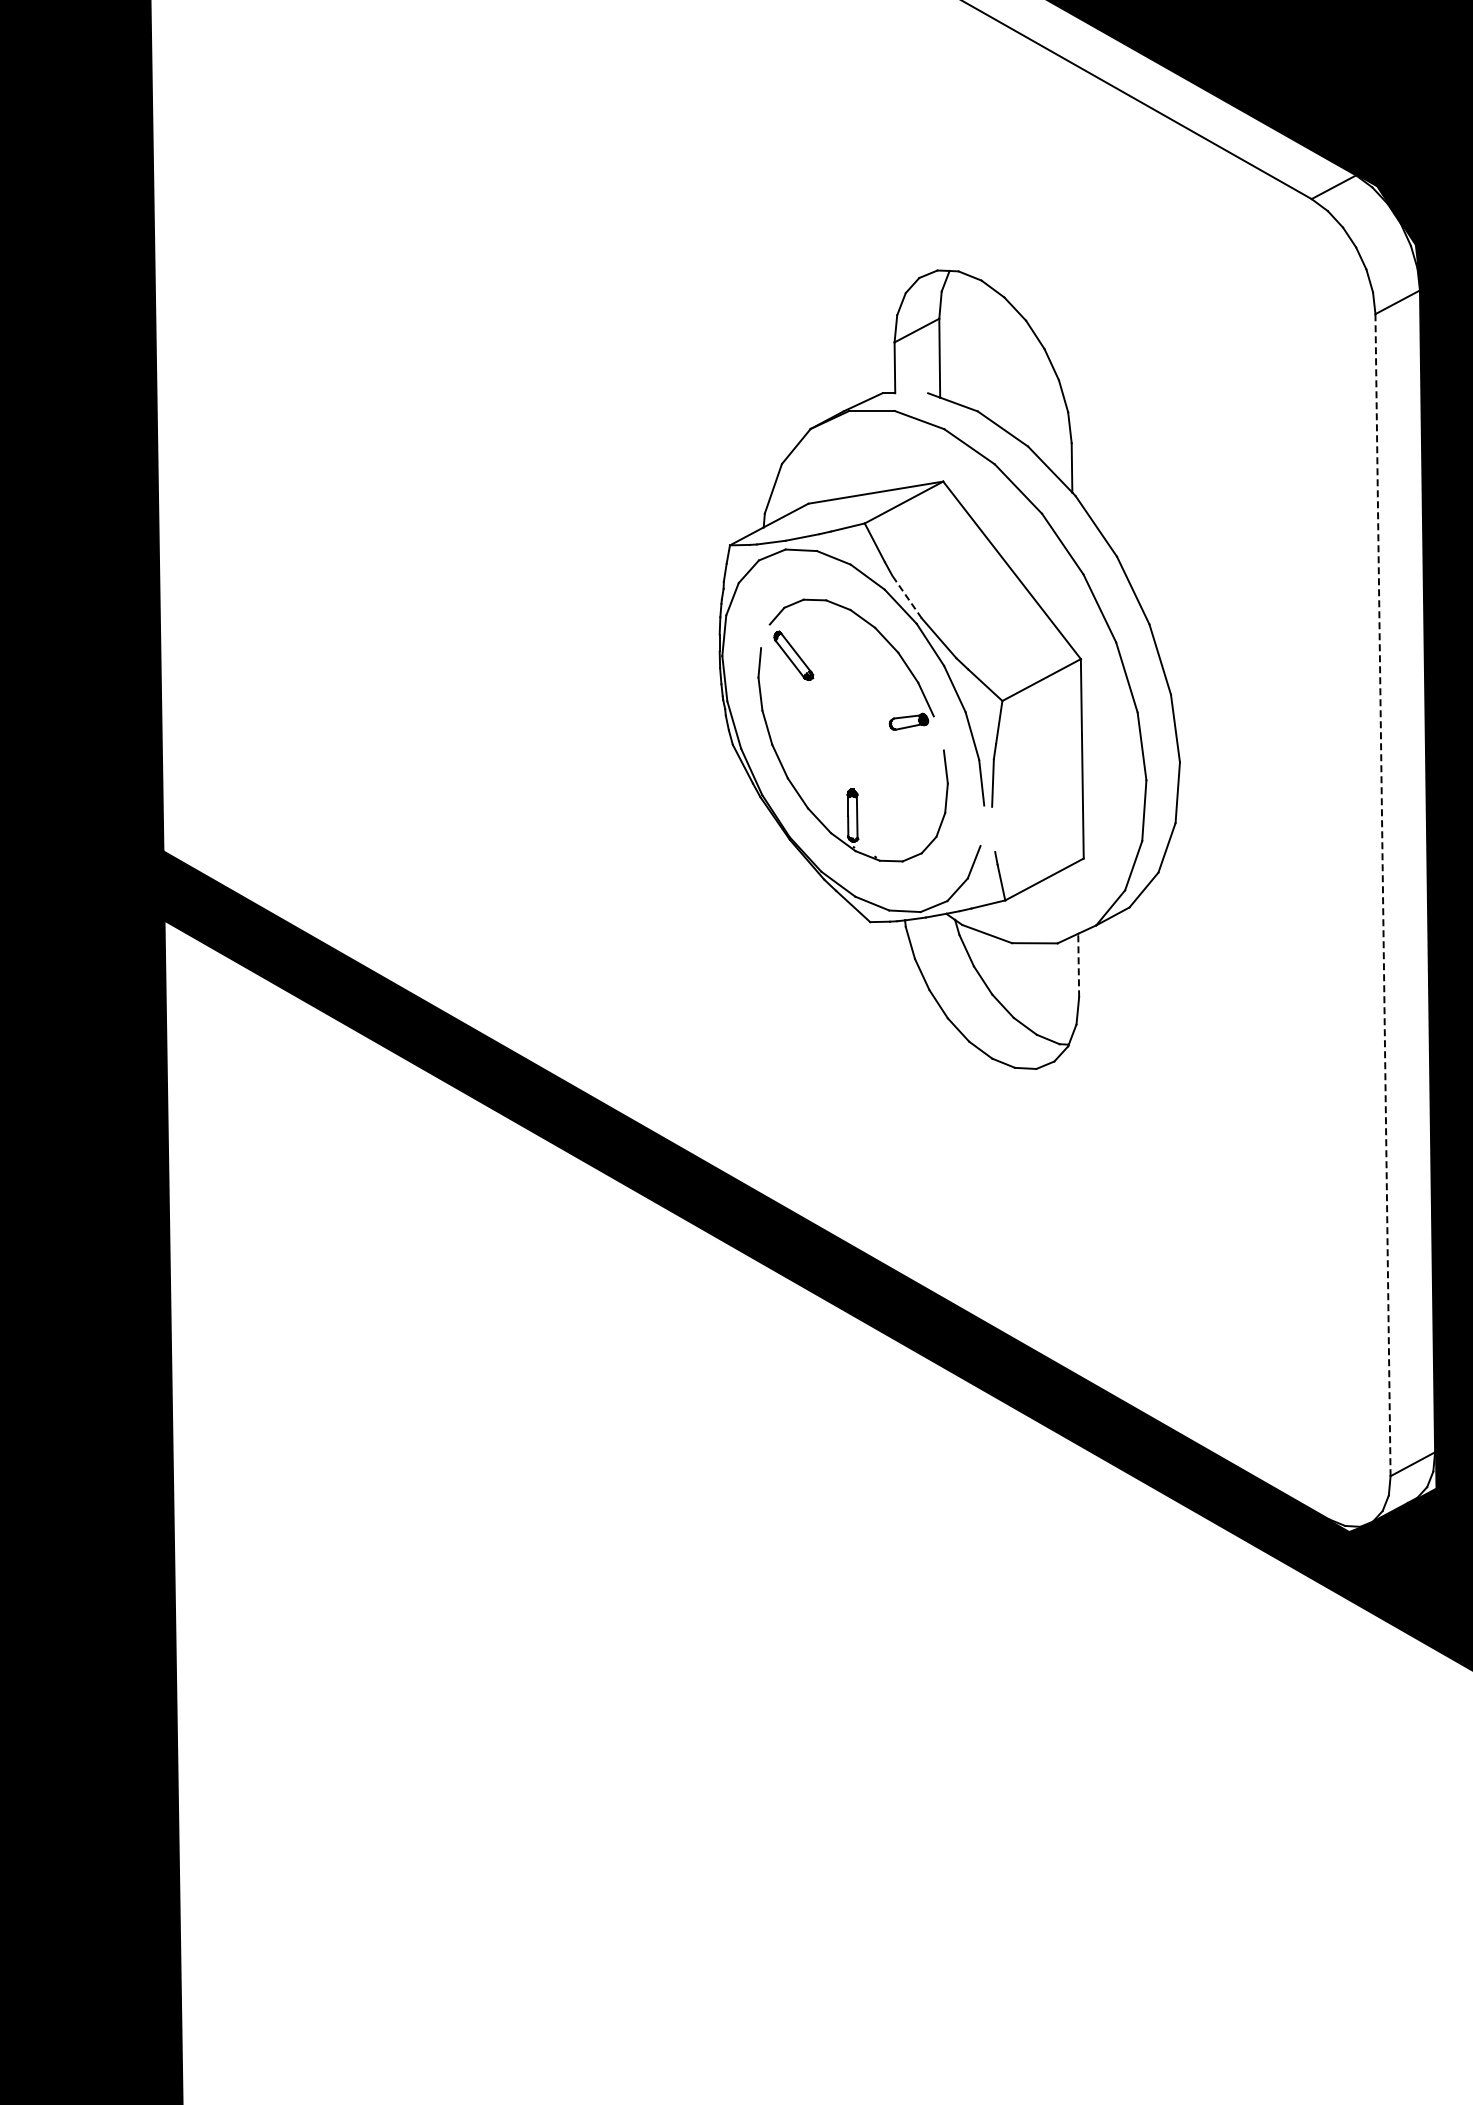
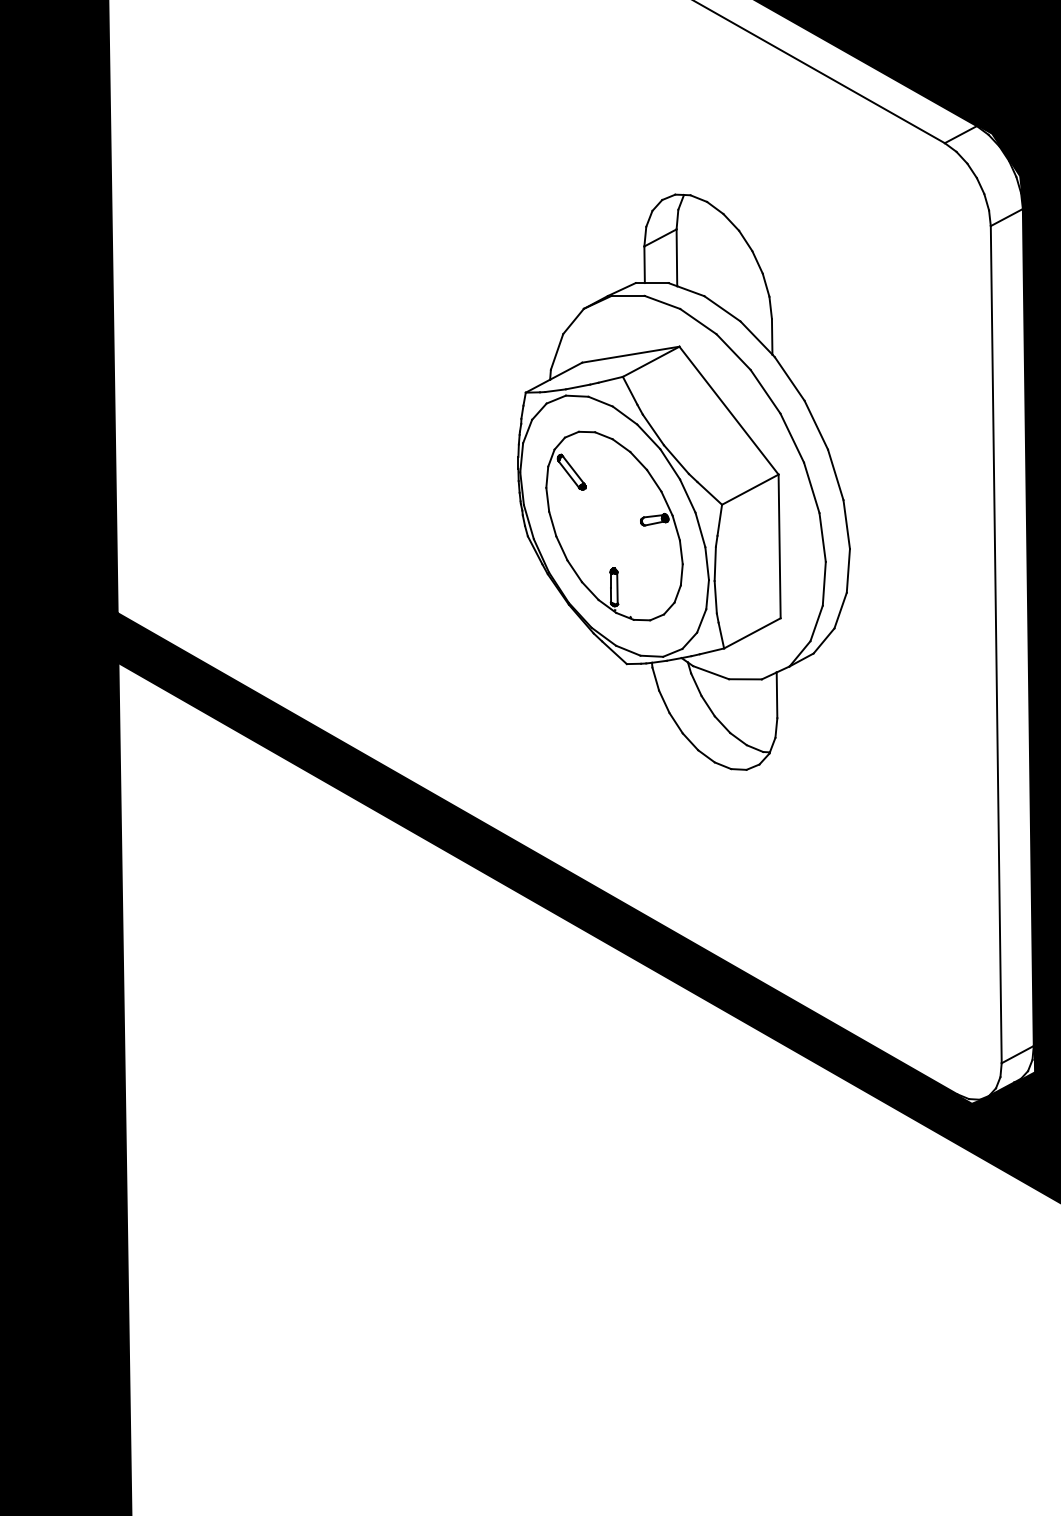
line: (911, 393) -> (656, 283), added
line: (907, 597) -> (653, 430), dashed -> solid
line: (765, 636) -> (551, 458), added
line: (938, 733) -> (676, 528), added
line: (982, 825) -> (707, 594), added
line: (993, 829) -> (715, 597), added
line: (1383, 894) -> (996, 644), dashed -> solid
line: (1078, 965) -> (776, 695), dashed -> solid

